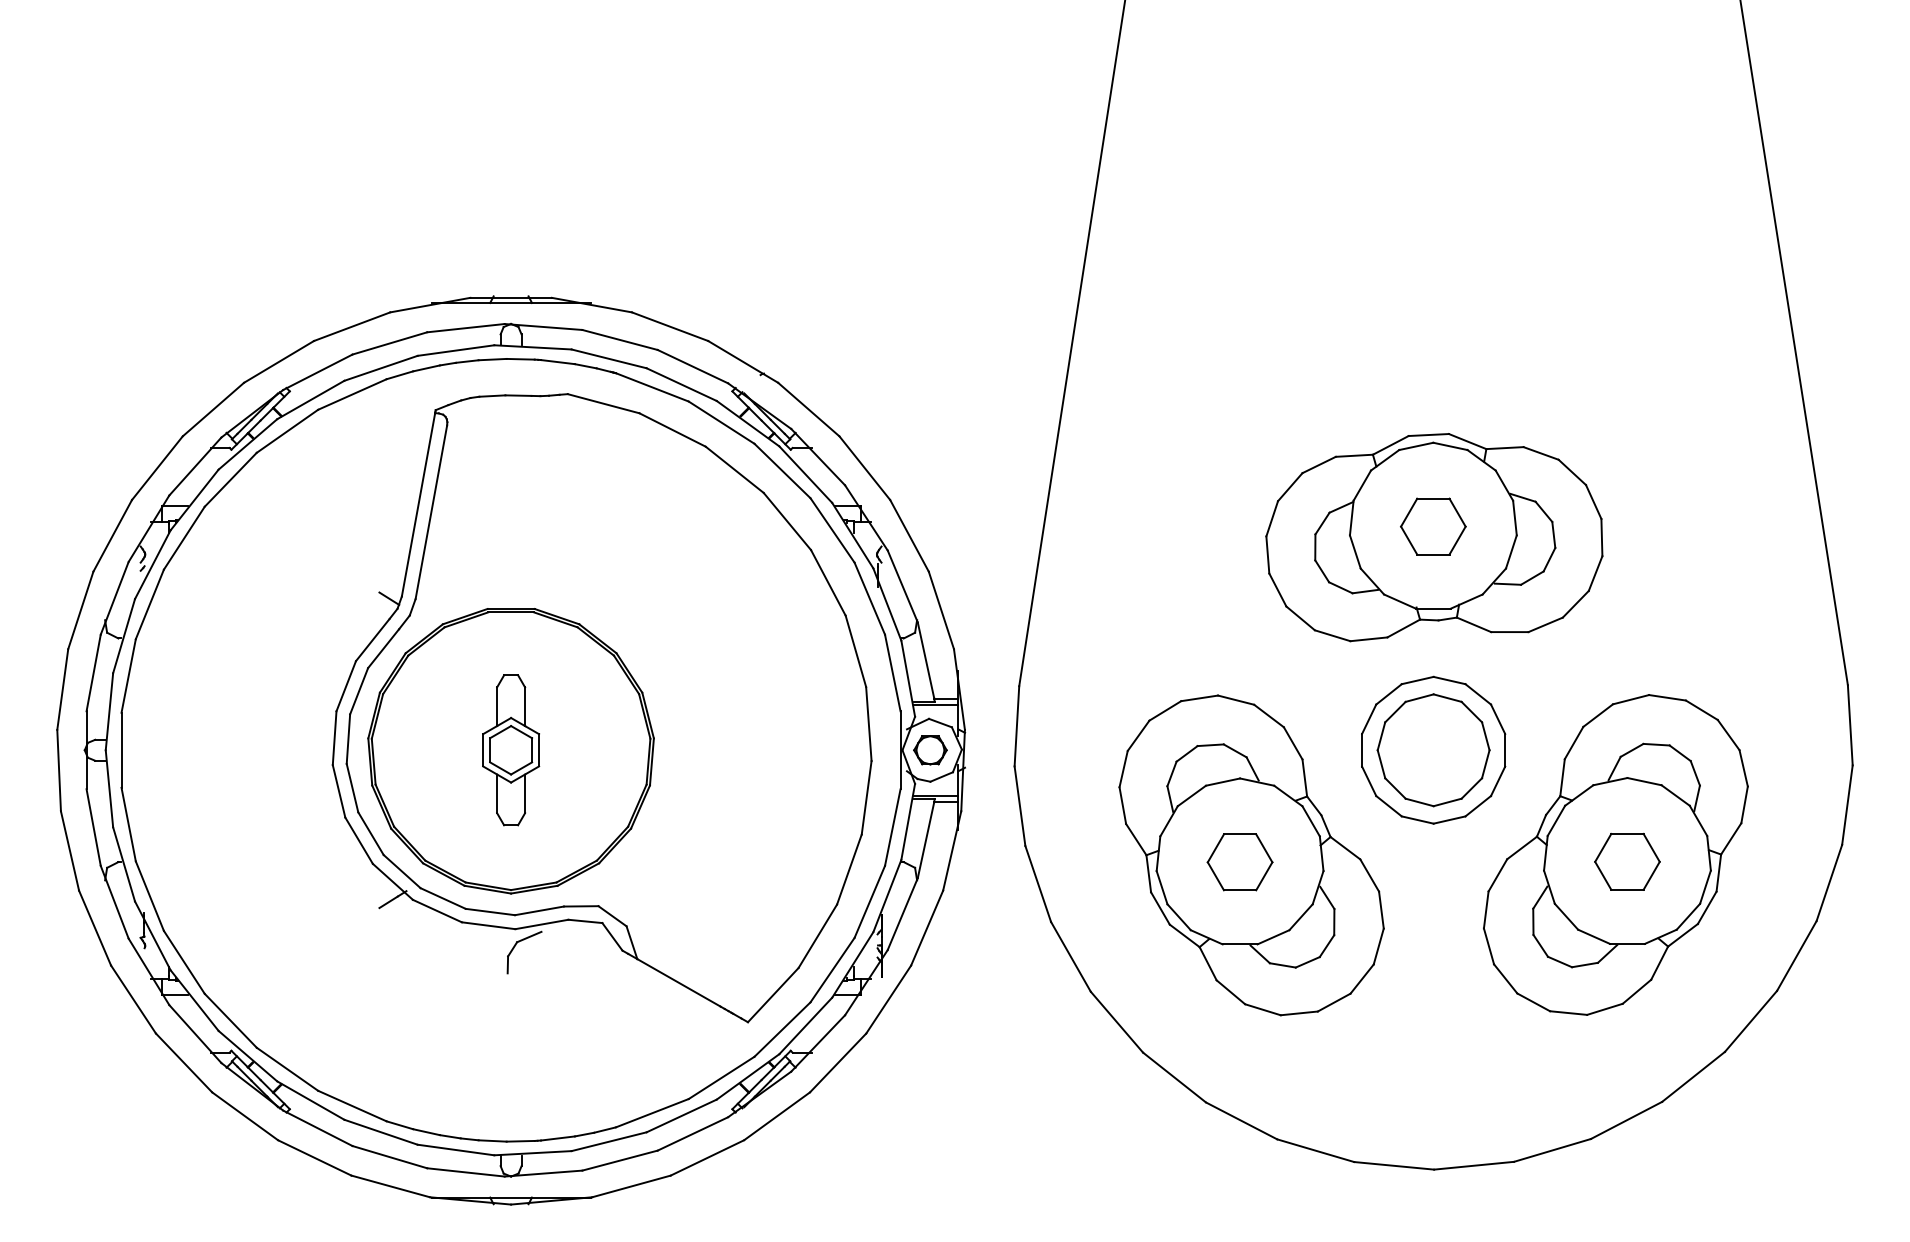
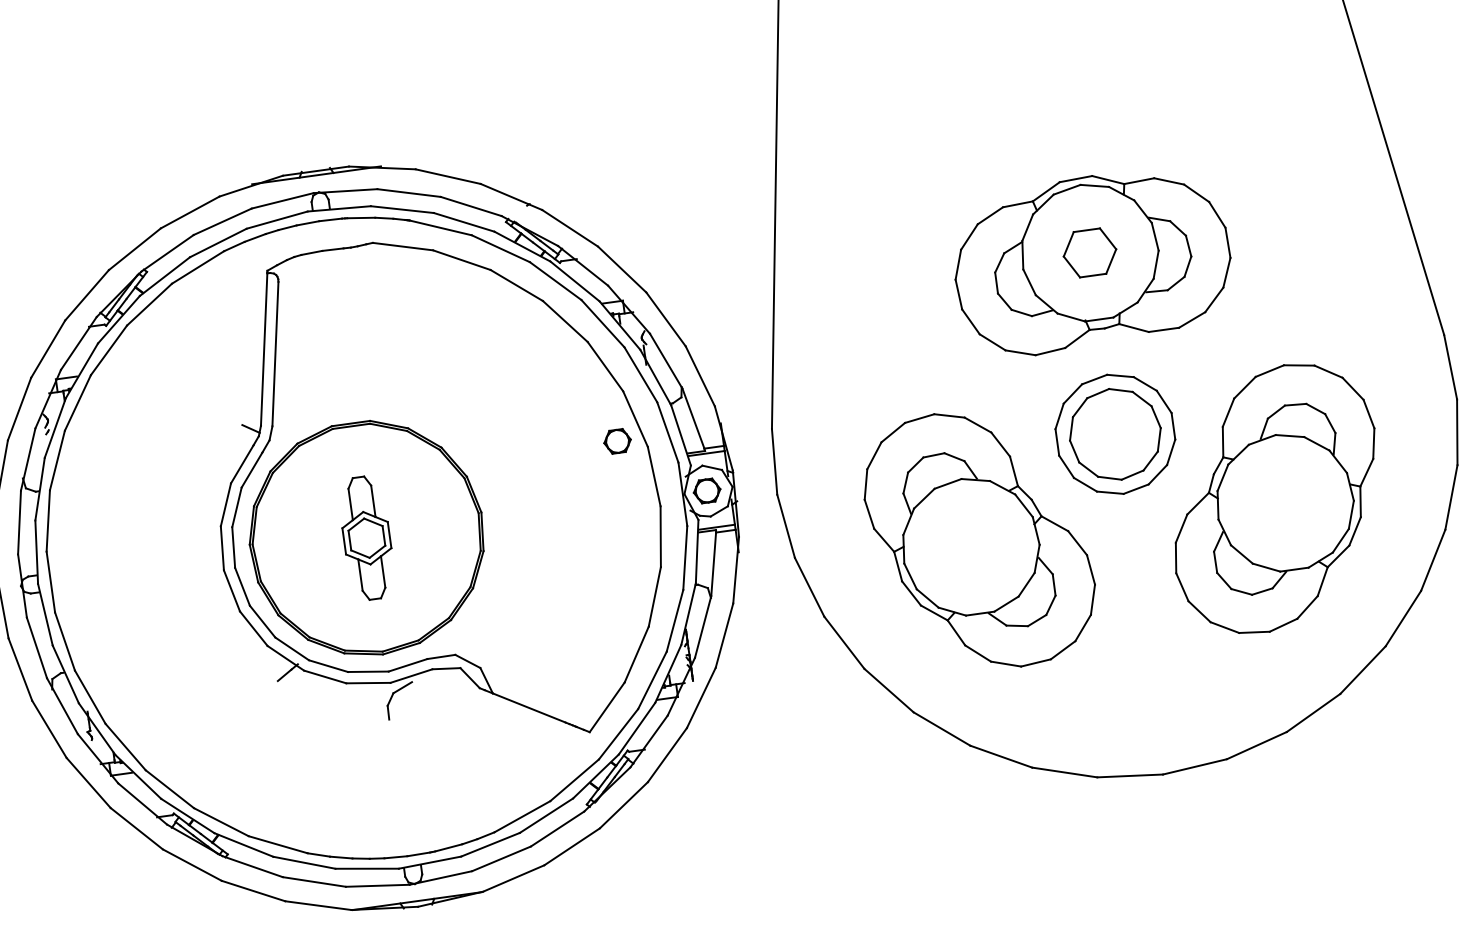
part: (830, 675) -> (617, 441), added
part: (1627, 861) -> (1285, 502), removed
part: (1239, 862) -> (970, 547), removed

